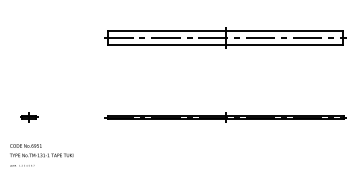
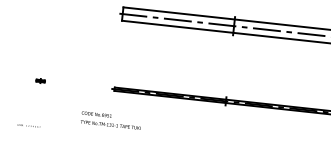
part: (29, 117) -> (40, 81), size x0.6
text: (41, 150) -> (111, 120), moved

